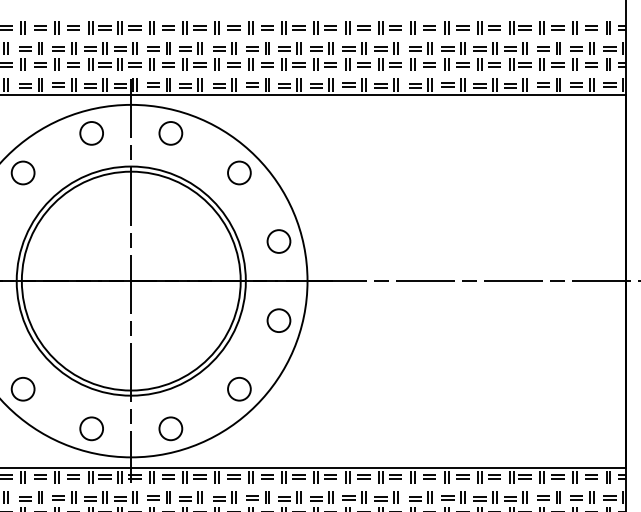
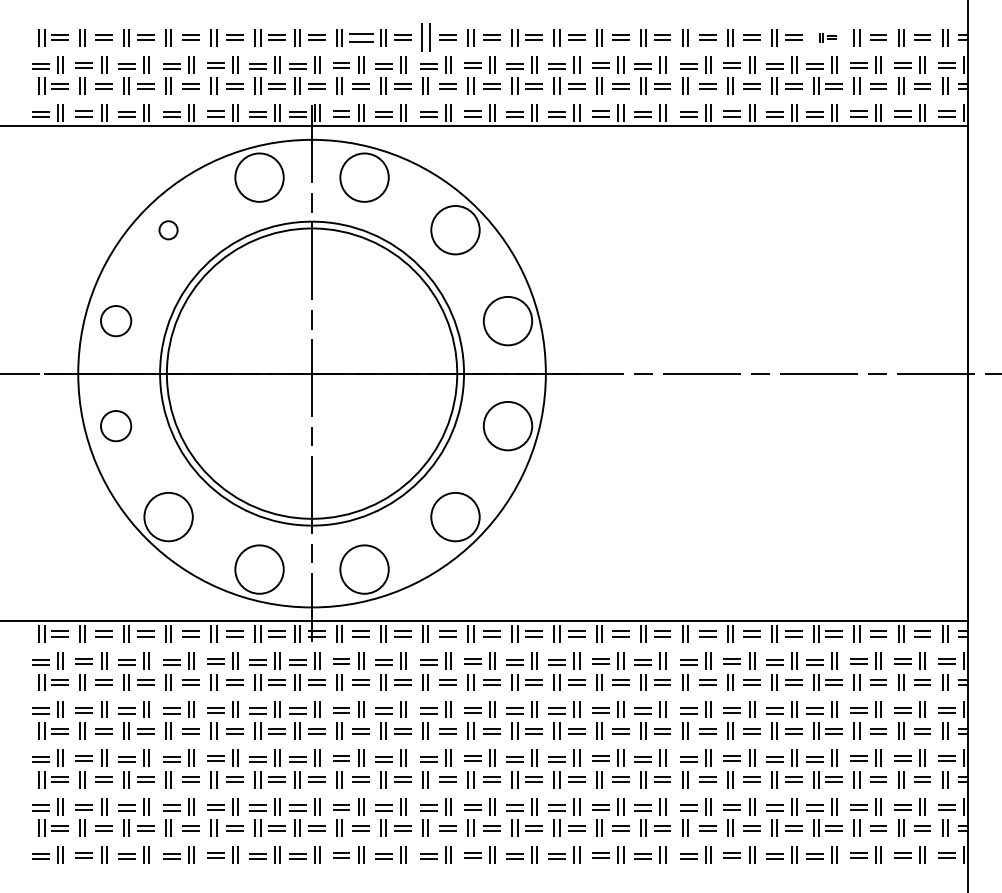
part: (167, 27) -> (360, 37), size x1.4
part: (216, 27) -> (425, 37), size x1.6
part: (519, 27) -> (827, 37), size x0.6
circle: (91, 133) -> (259, 177), size x1.6
circle: (170, 133) -> (364, 177), size x1.6
circle: (23, 173) -> (168, 230), size x0.6
circle: (239, 173) -> (455, 230), size x1.6
circle: (278, 241) -> (507, 321), size x1.6
circle: (278, 320) -> (507, 426), size x1.6
circle: (23, 388) -> (168, 516), size x1.6
circle: (239, 388) -> (455, 516), size x1.6
circle: (91, 428) -> (259, 569), size x1.6
circle: (170, 428) -> (364, 569), size x1.6

